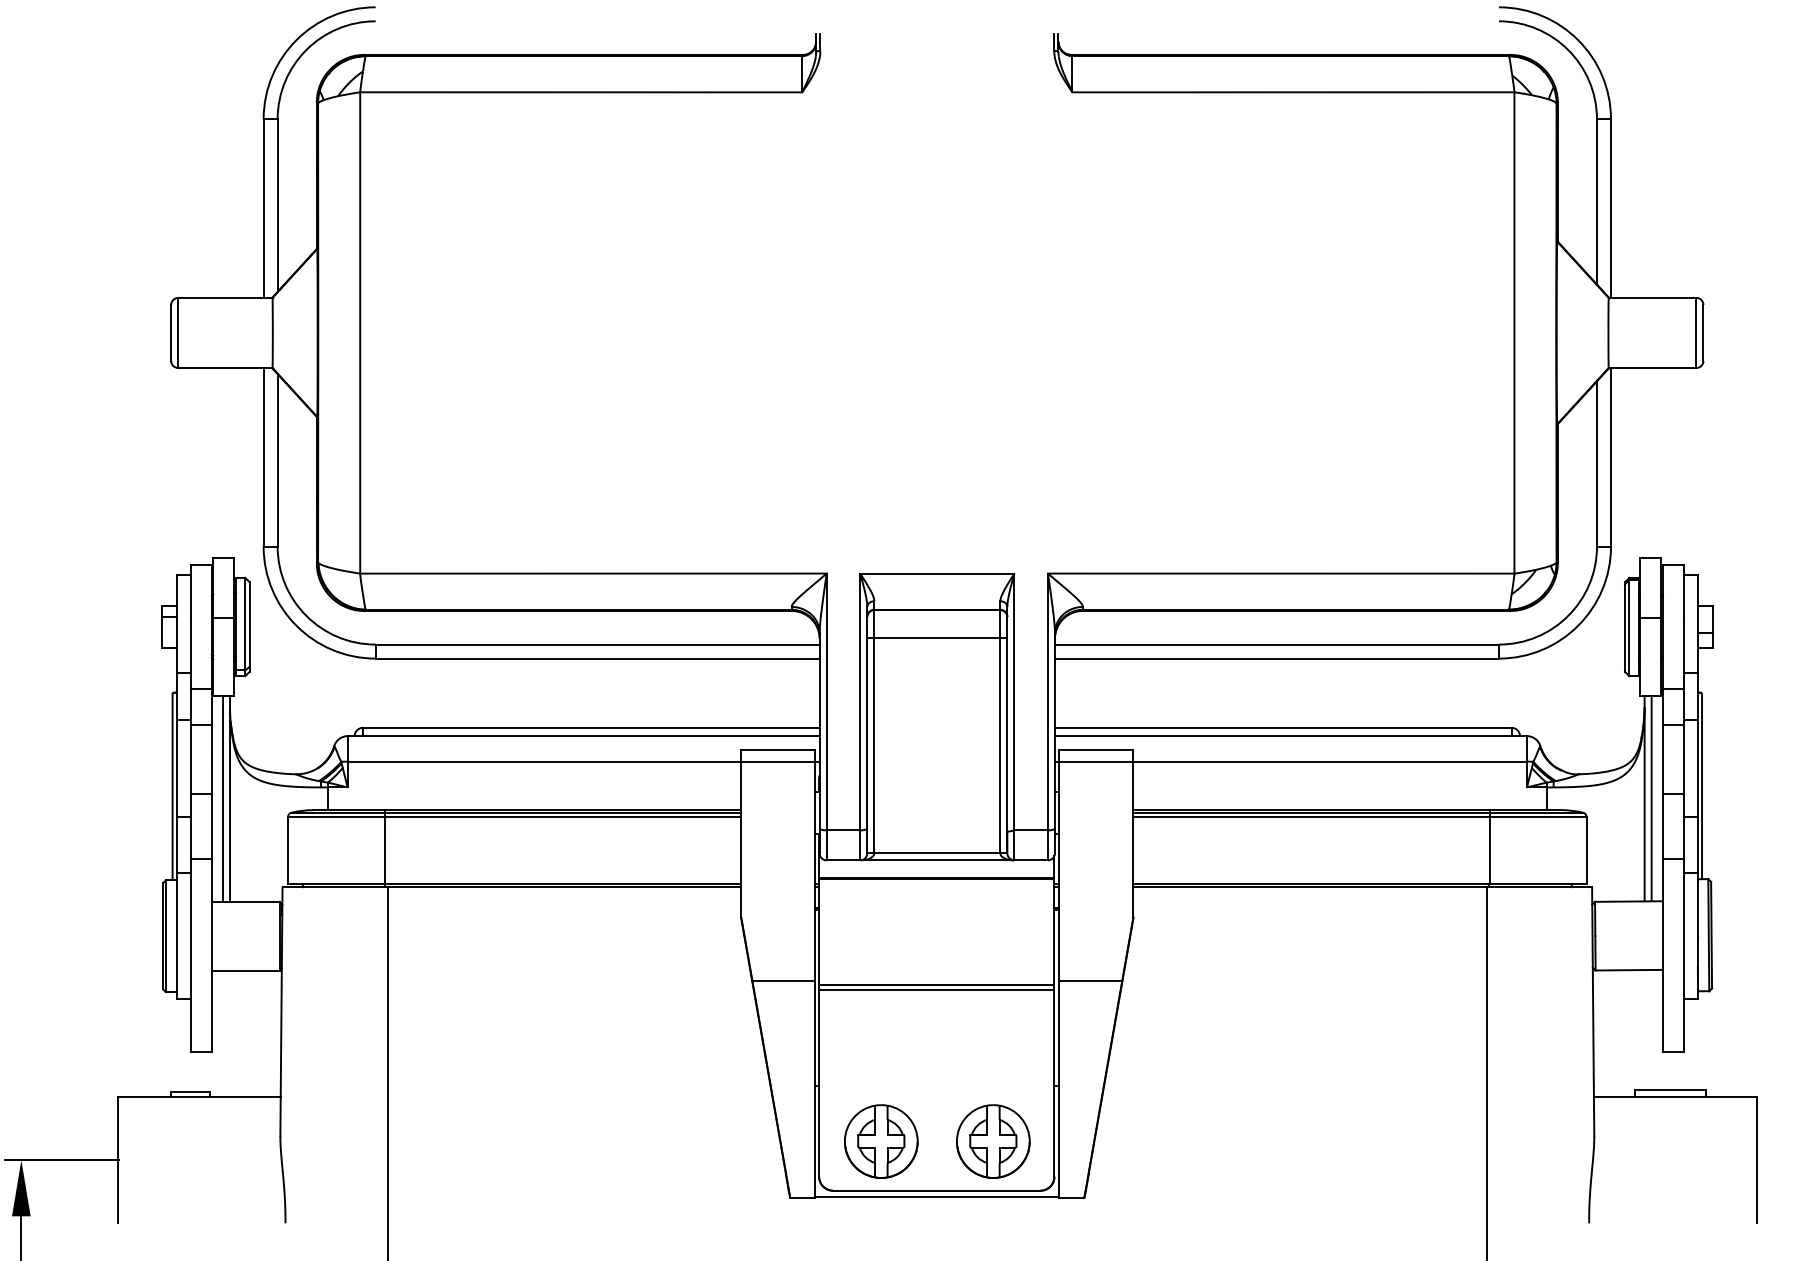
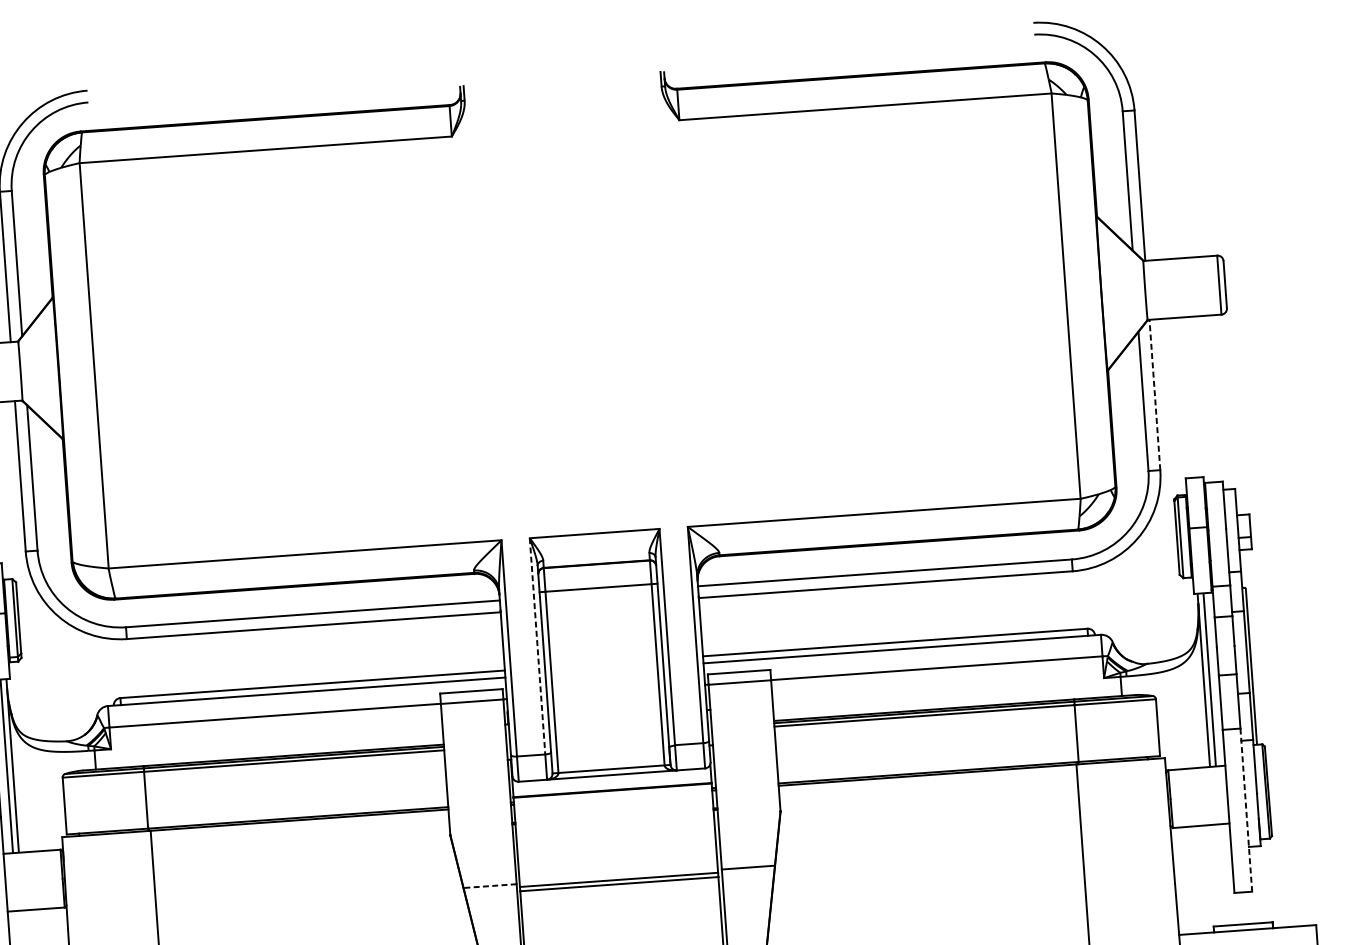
line: (1611, 456) -> (1155, 394), solid -> dashed
line: (860, 702) -> (537, 646), solid -> dashed
line: (1683, 955) -> (1246, 810), solid -> dashed
line: (783, 981) -> (489, 886), solid -> dashed

